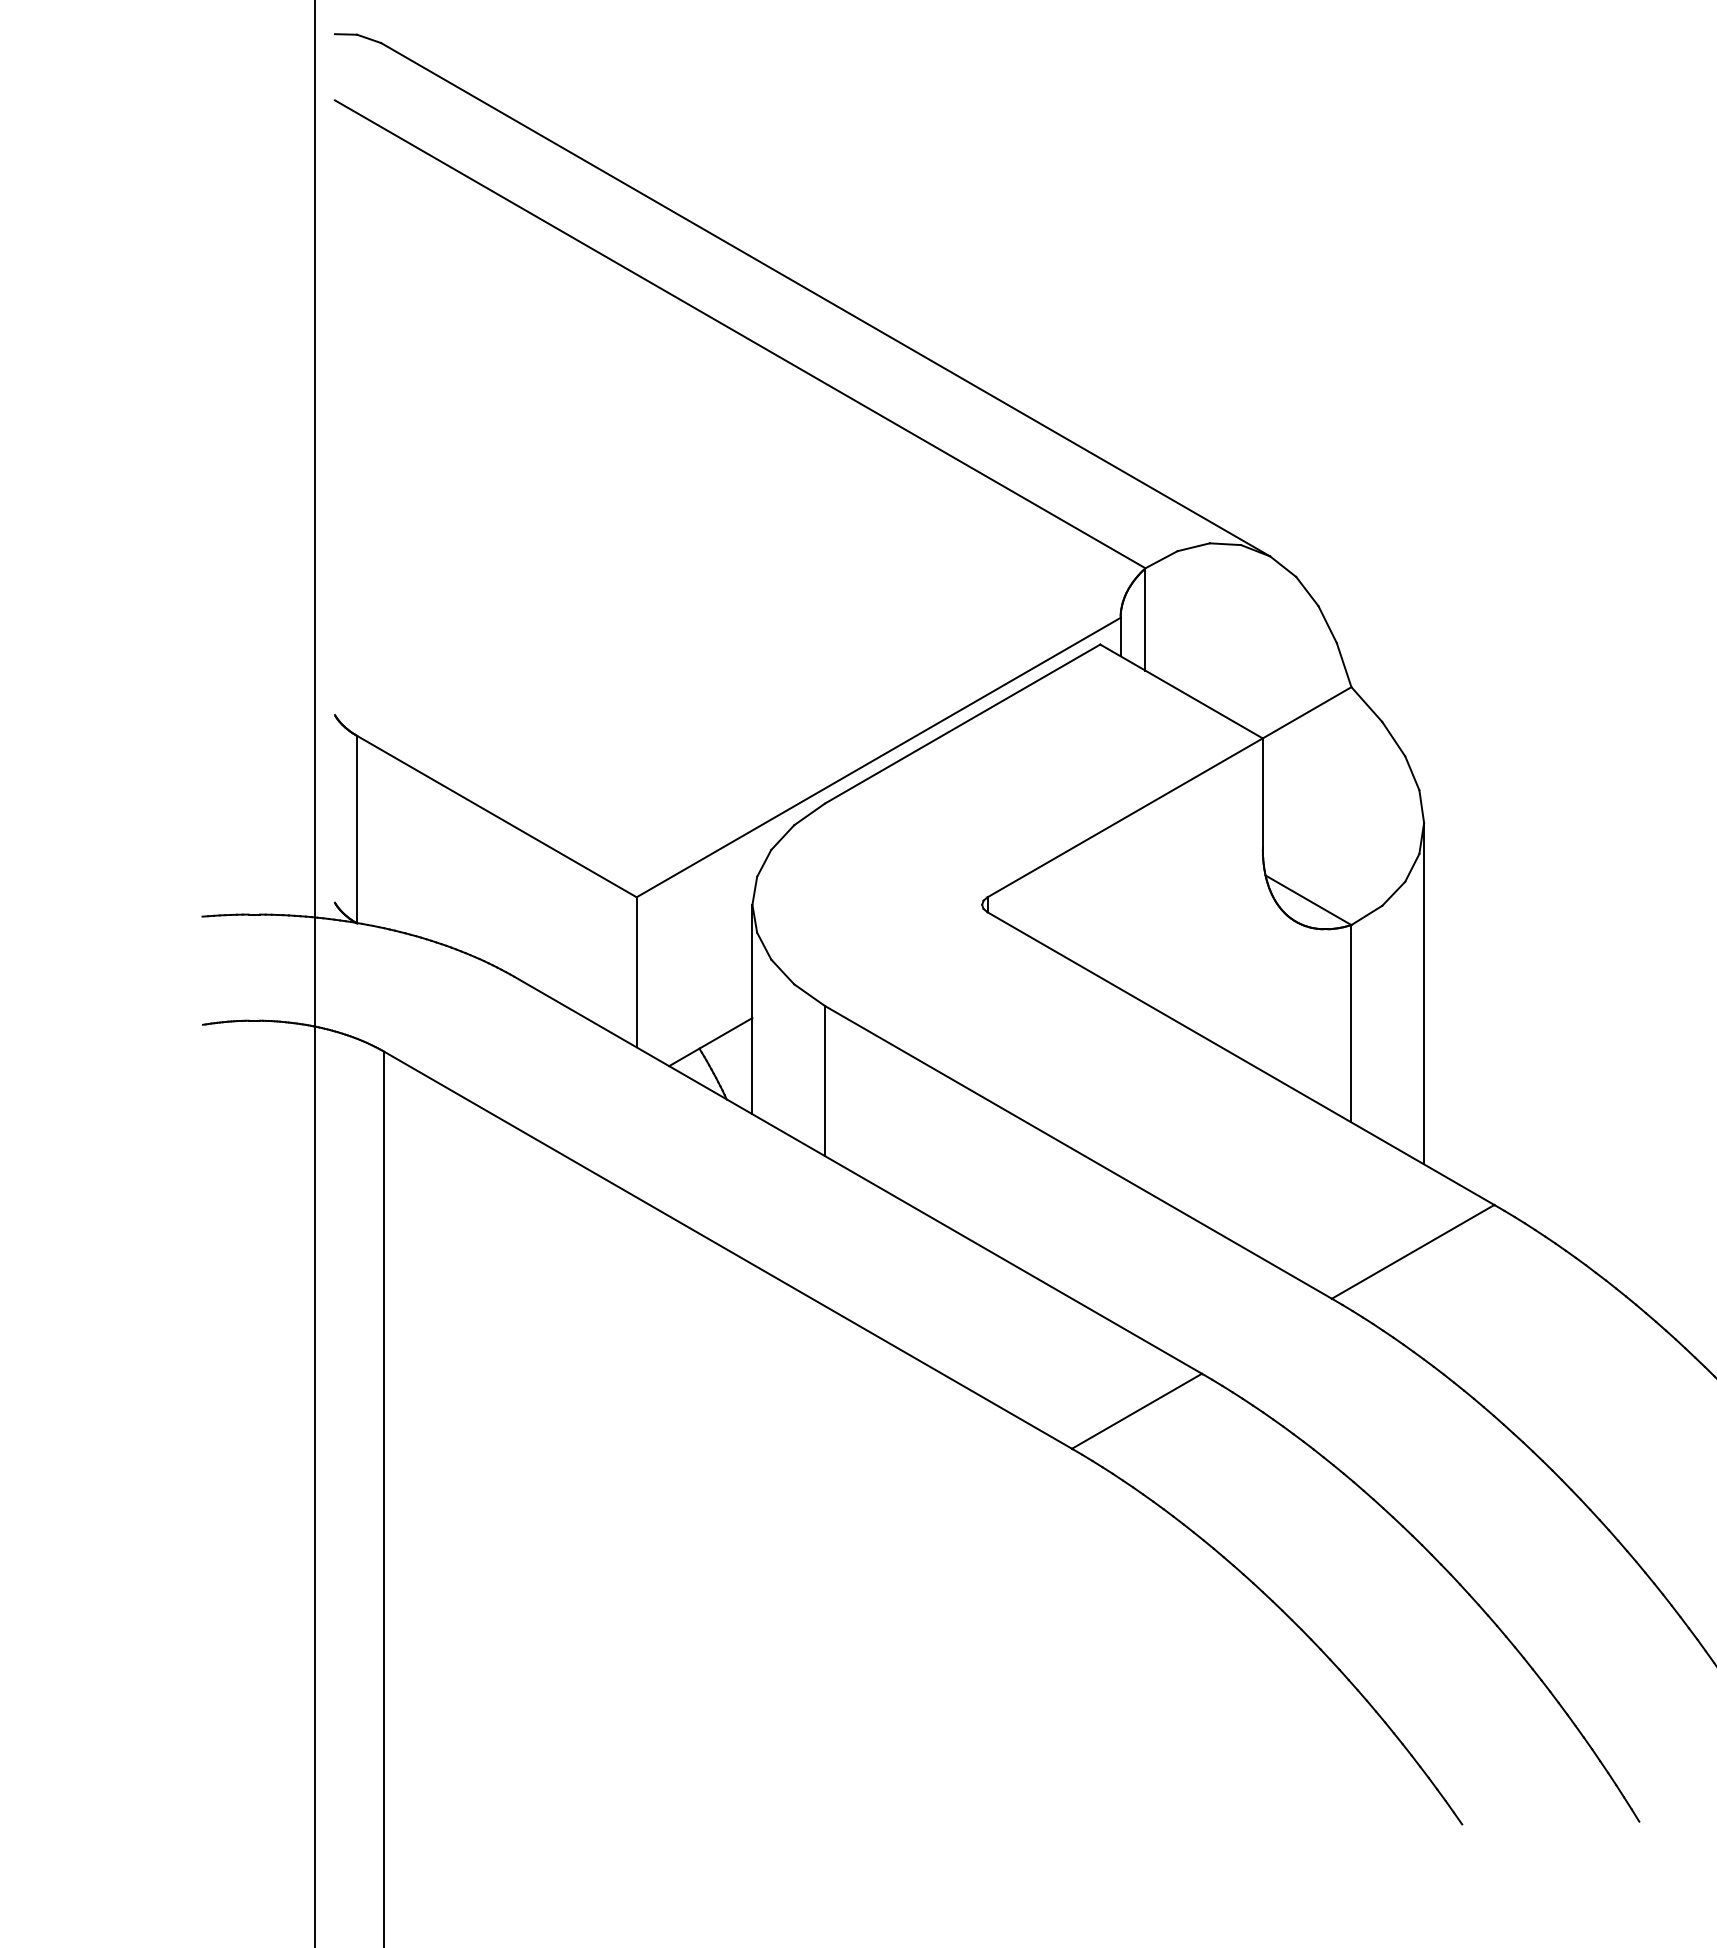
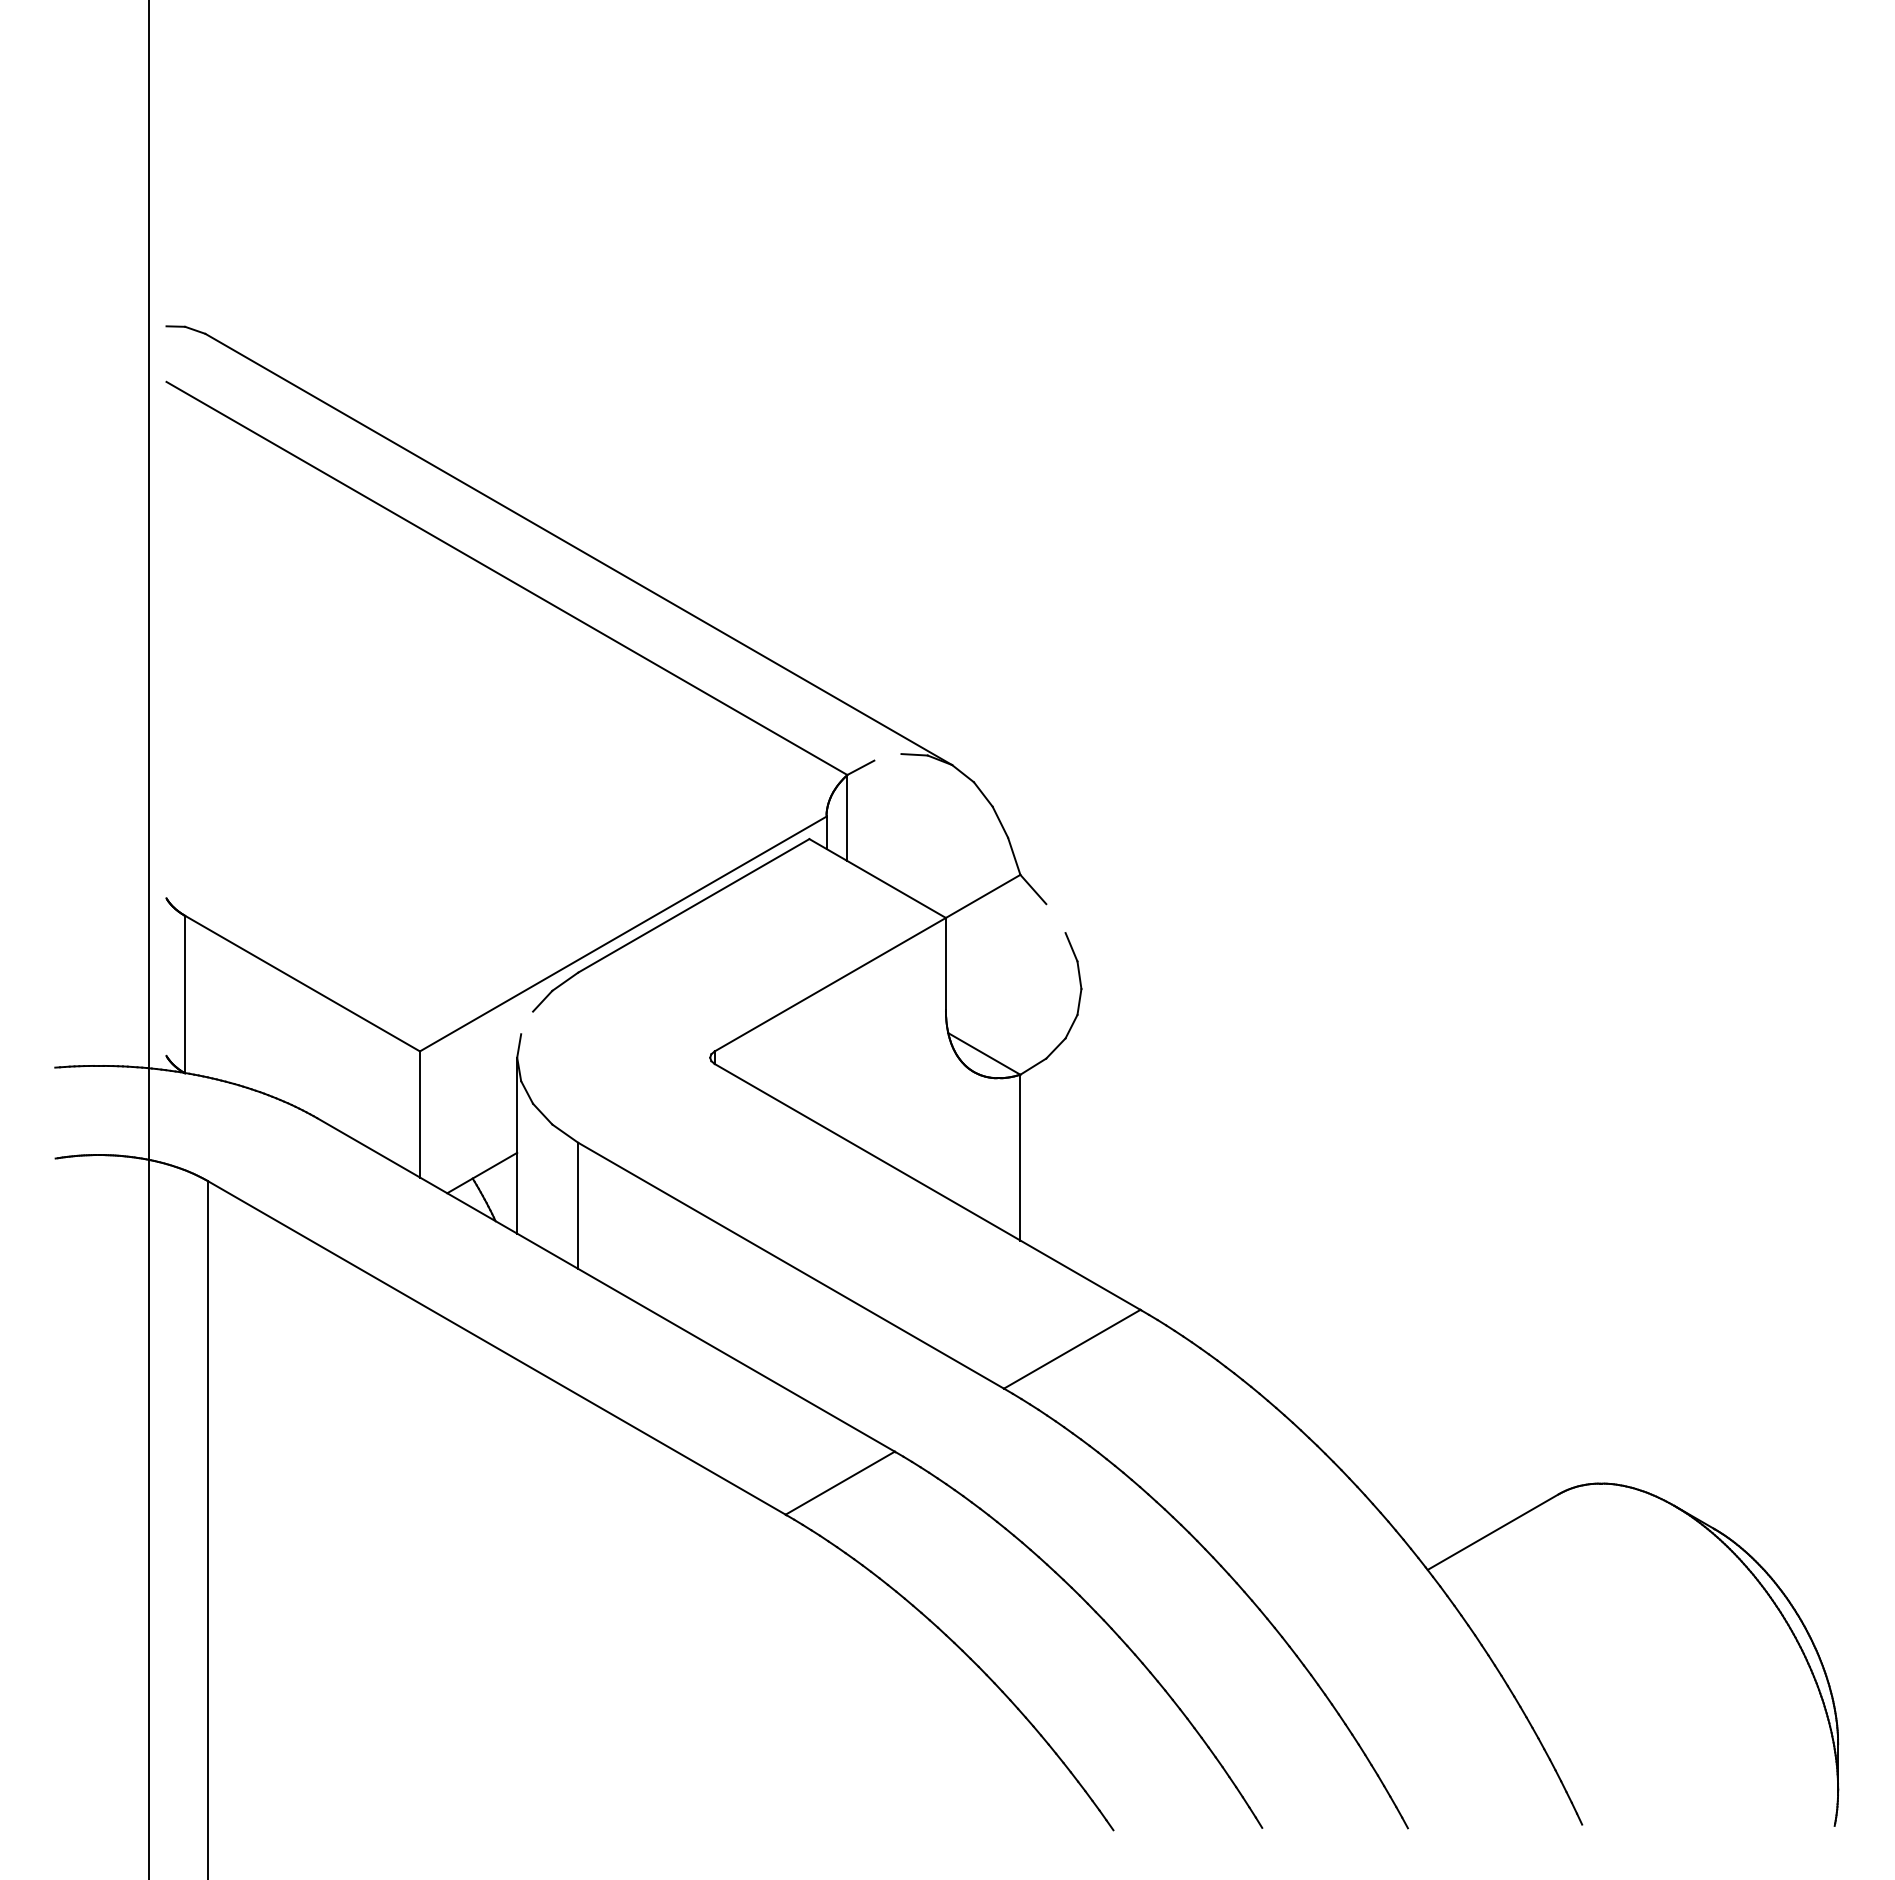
line: (1193, 547) -> (887, 757), removed
line: (1393, 739) -> (1055, 918), removed
line: (764, 862) -> (527, 1022), removed
line: (1424, 993) -> (1081, 1132), removed

